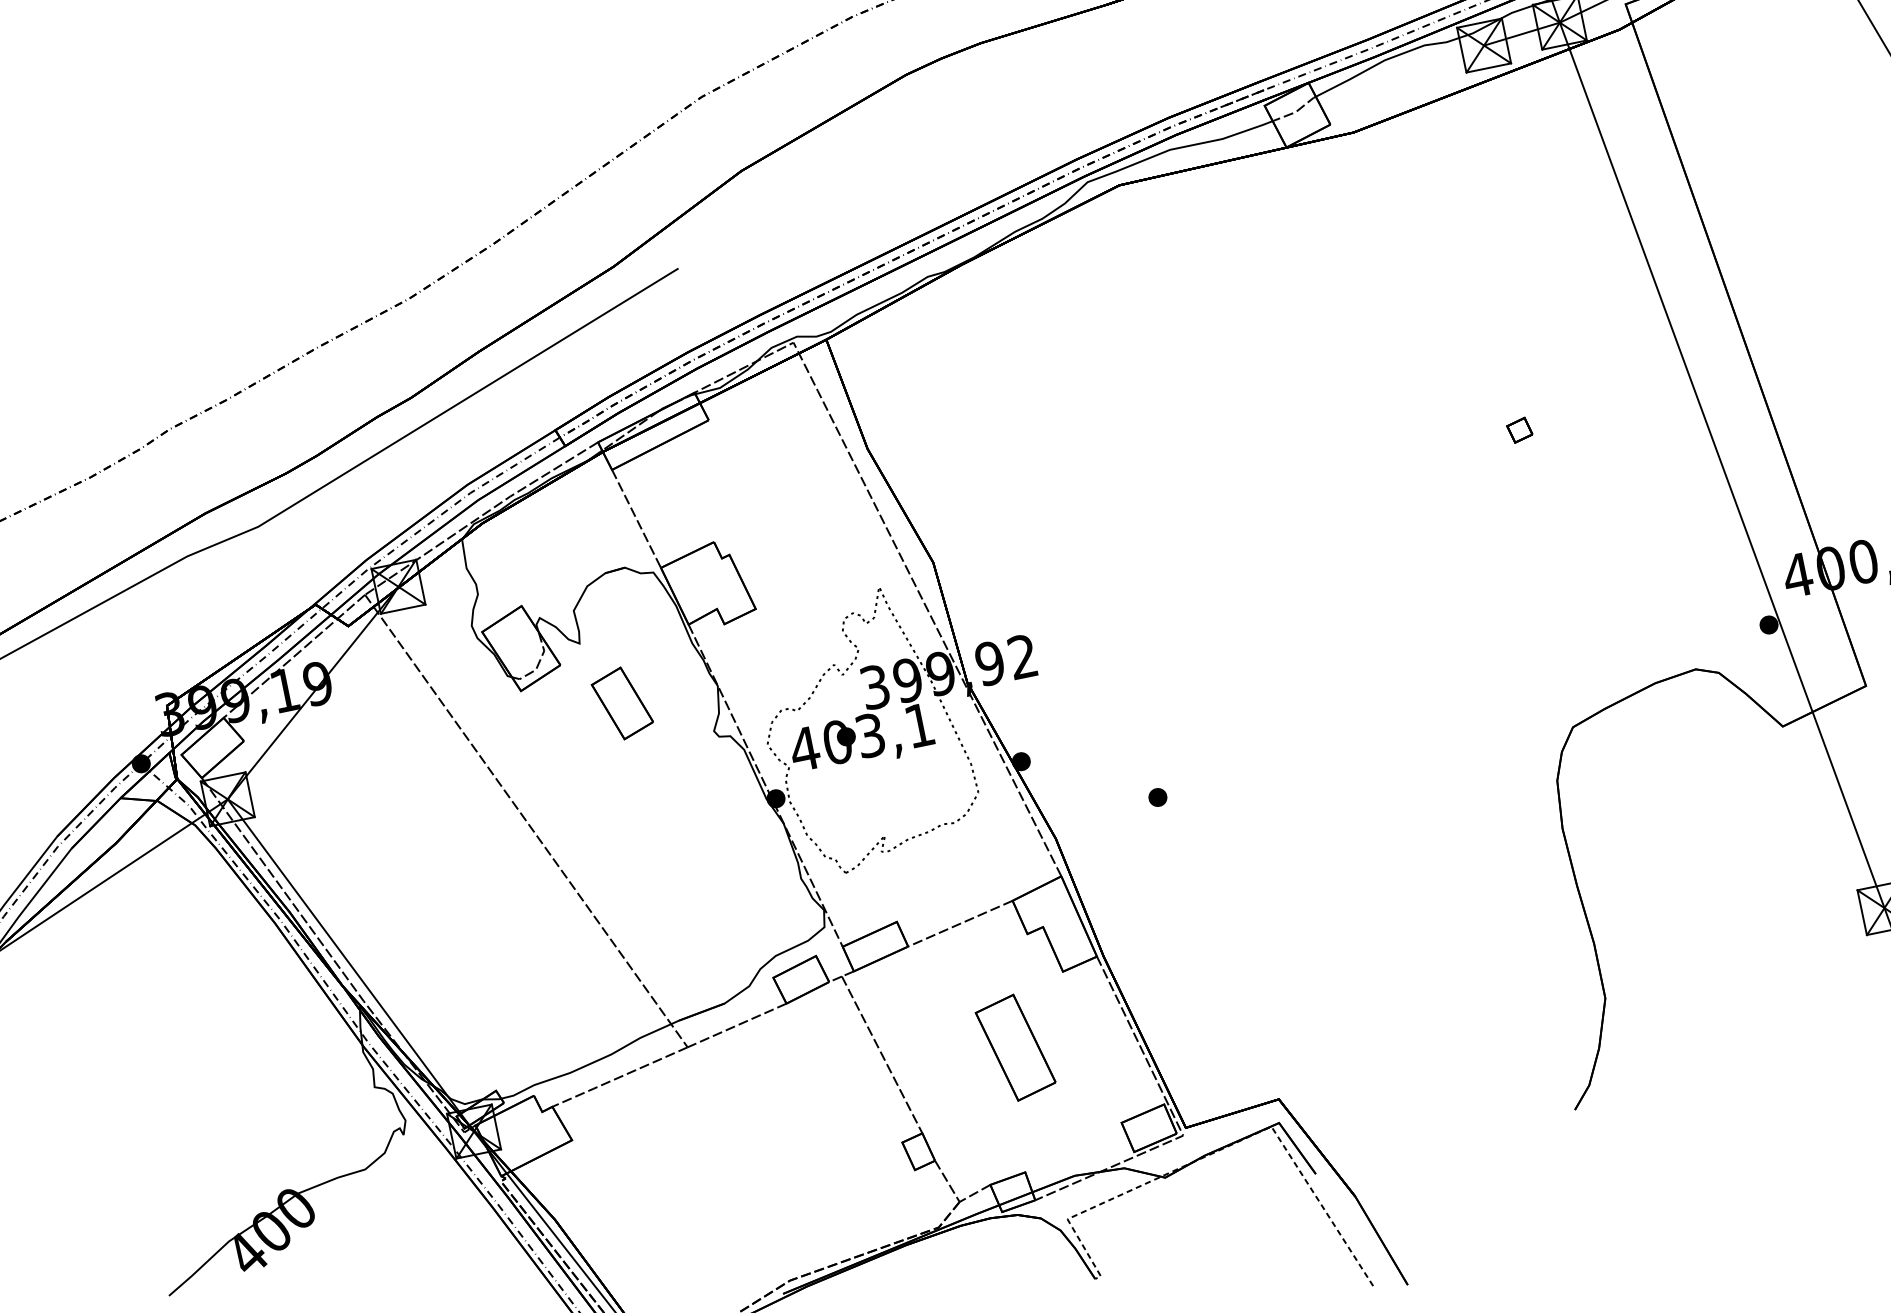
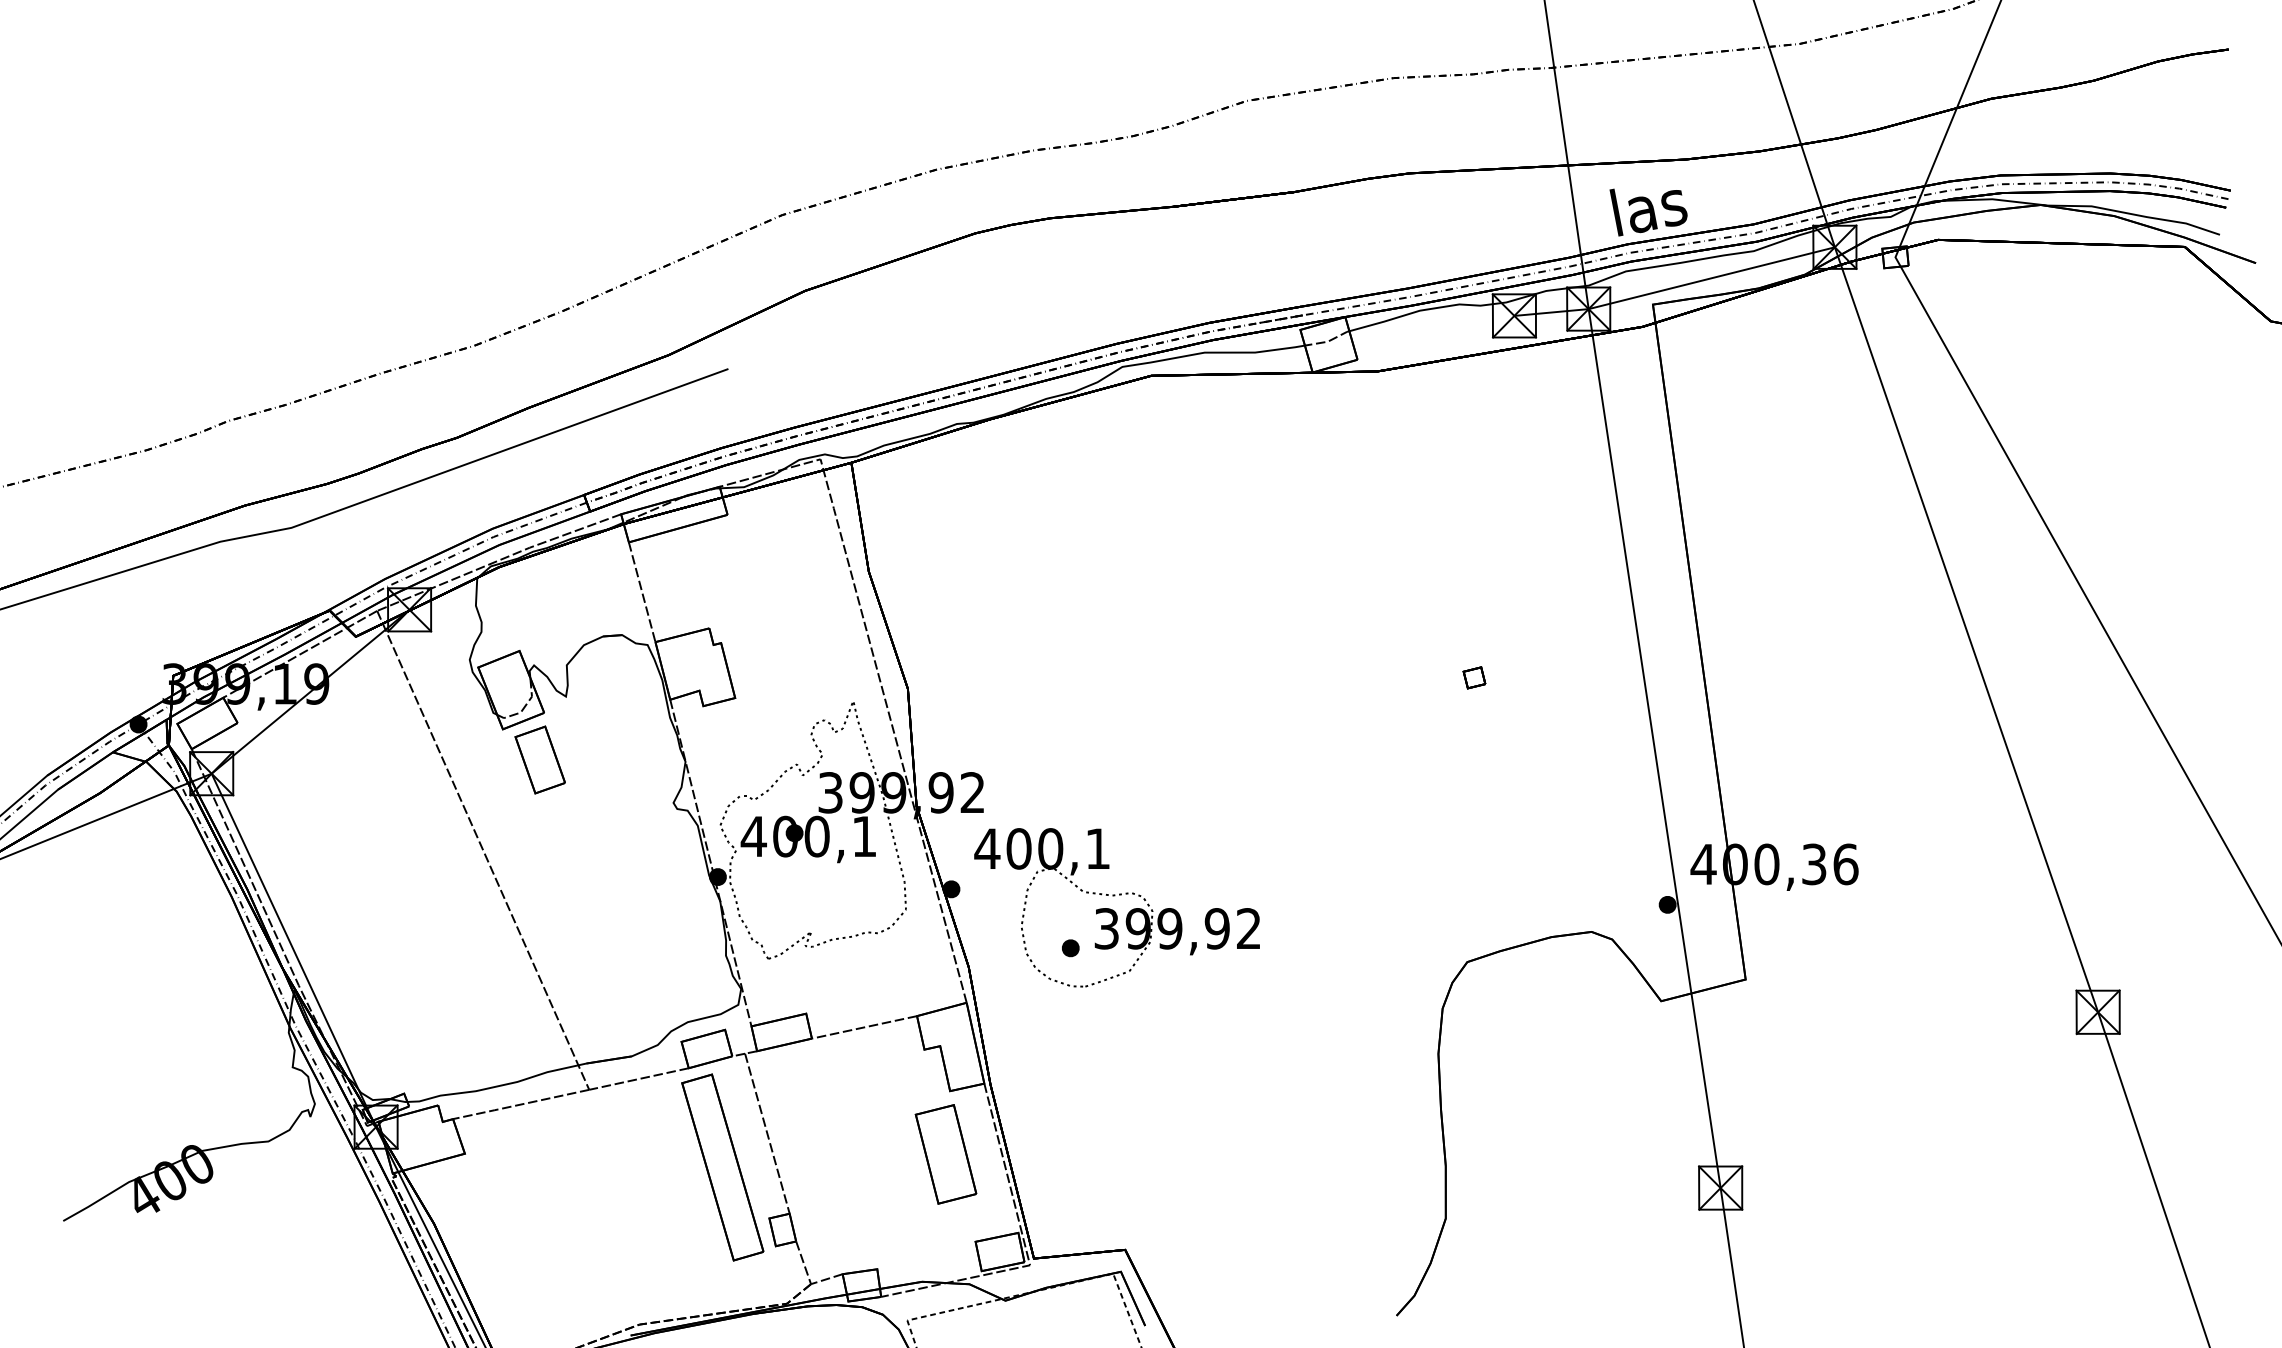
part: (621, 703) -> (539, 759), moved
text: (869, 735) -> (816, 836), 403,1 -> 400,1
part: (1196, 745) -> (1116, 907), added
part: (1015, 1047) -> (945, 1154), moved
part: (842, 1099) -> (722, 1167), added

